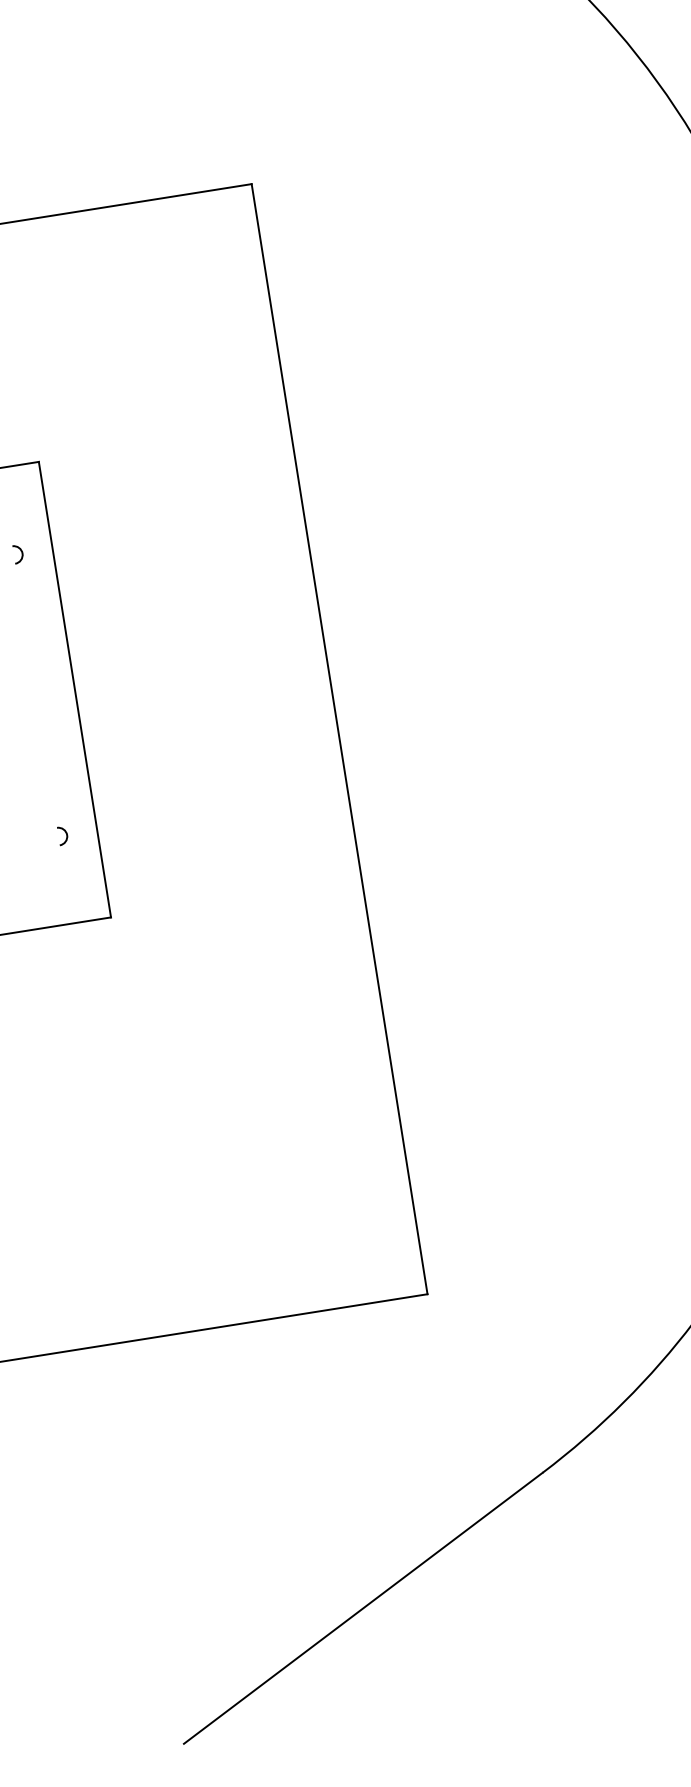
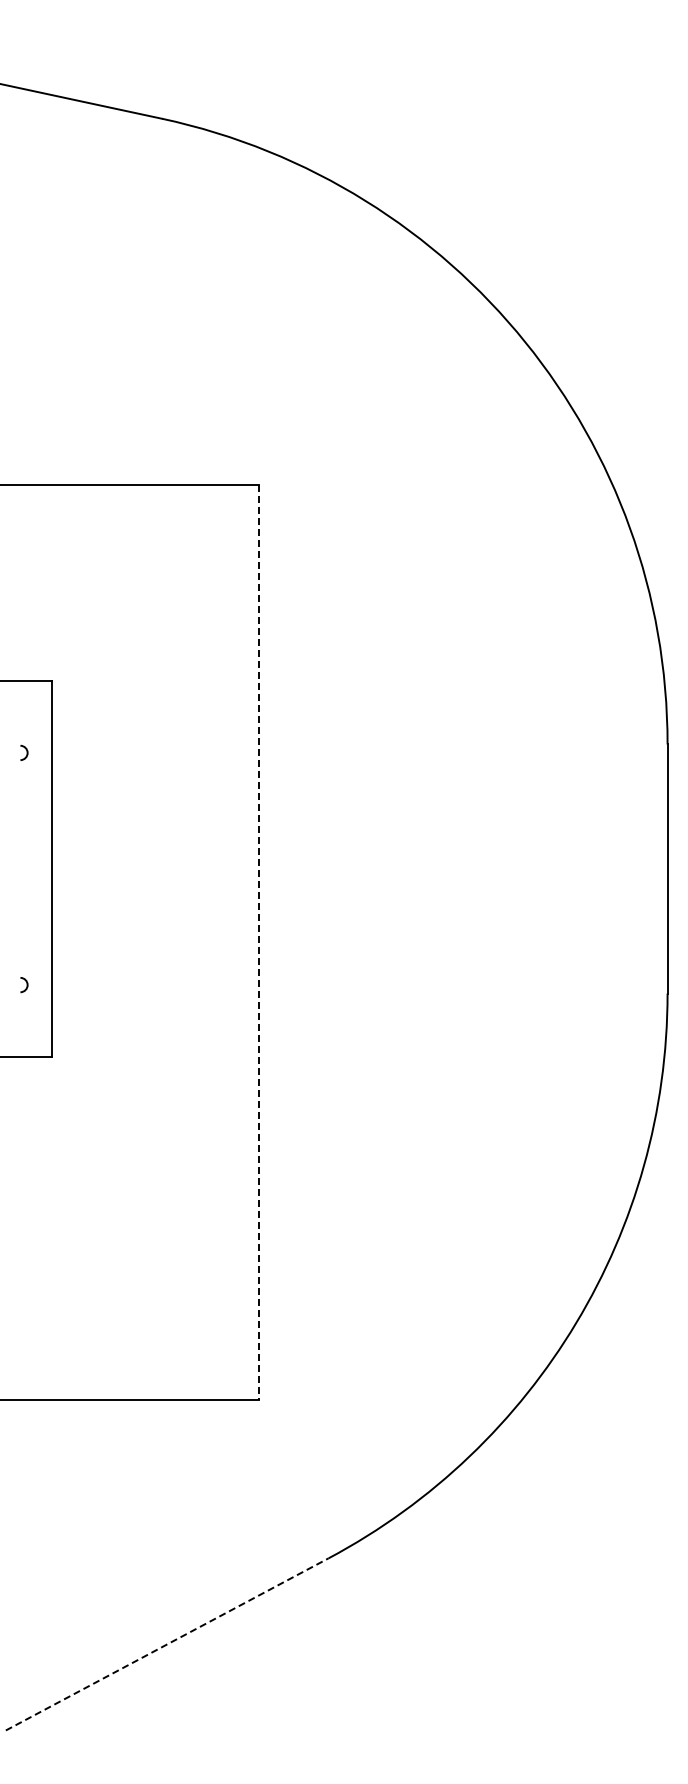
line: (339, 740) -> (258, 943), solid -> dashed
line: (363, 1608) -> (167, 1644), solid -> dashed

